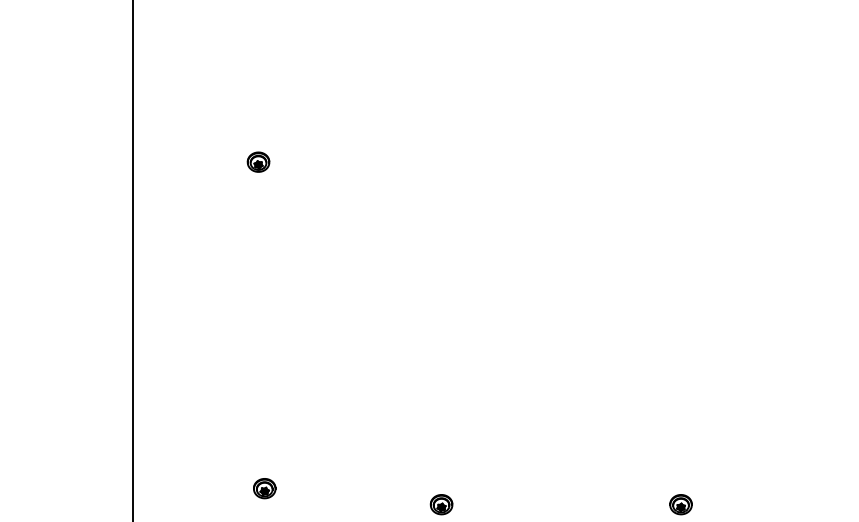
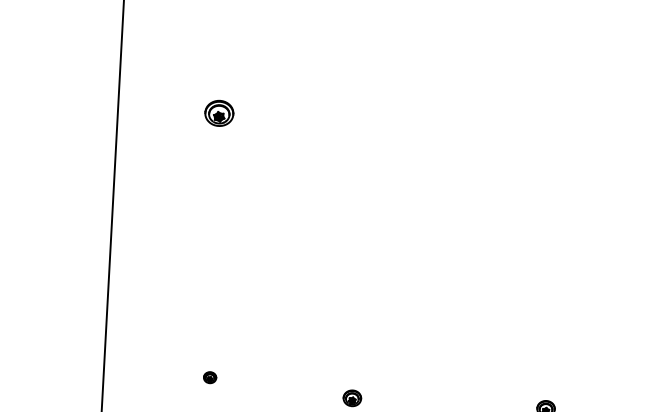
part: (258, 161) -> (219, 112), size x1.6
part: (264, 488) -> (209, 377), size x0.7

